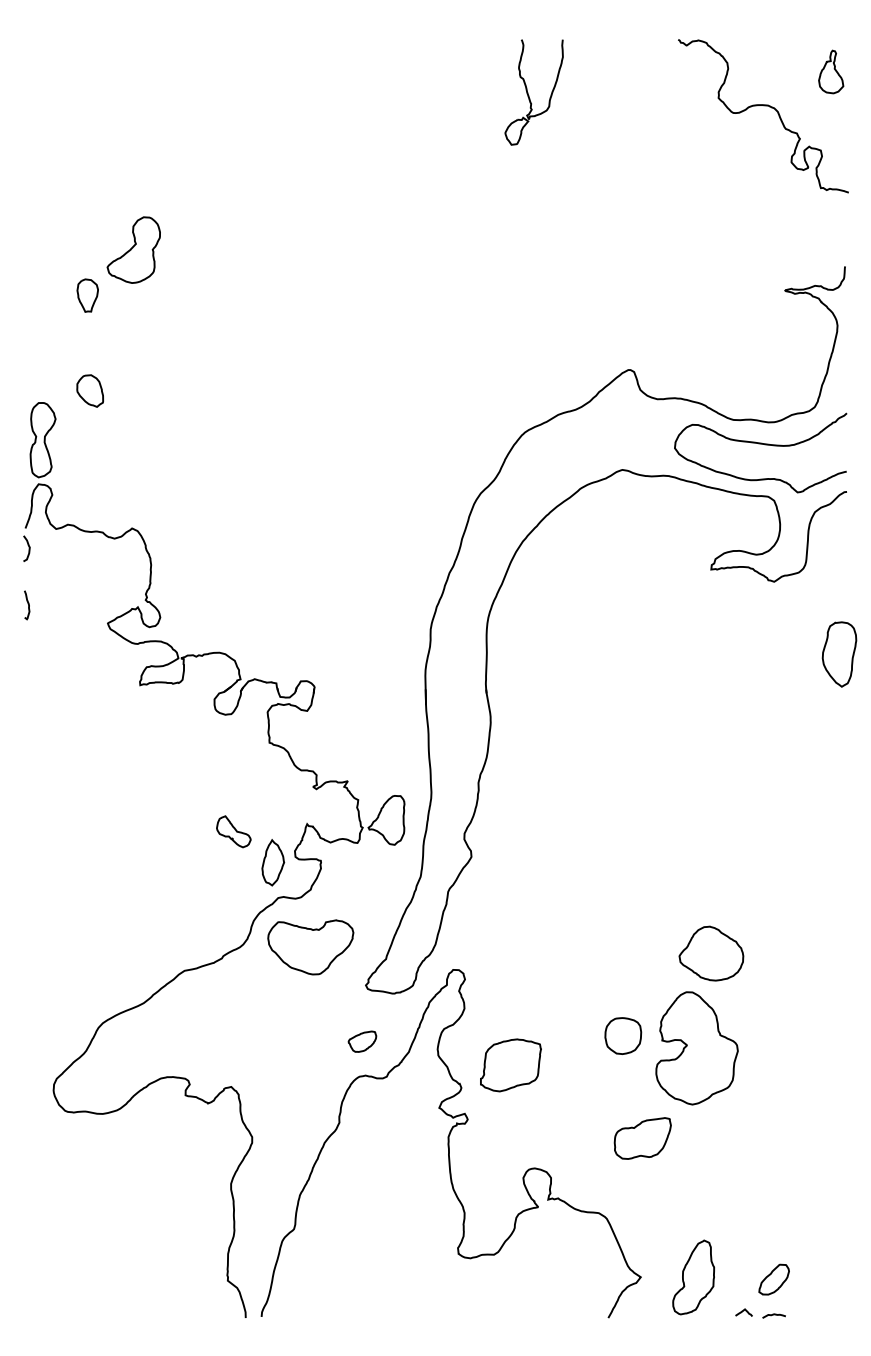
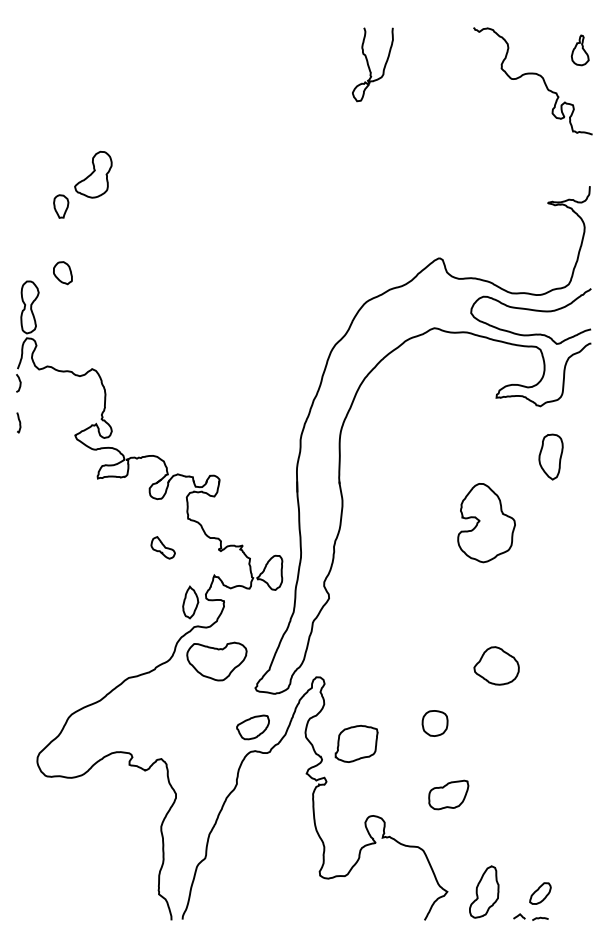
part: (838, 653) -> (550, 456), moved
part: (232, 831) -> (162, 547), moved
part: (361, 1041) -> (252, 727), size x1.67
part: (696, 1048) -> (486, 523), moved

